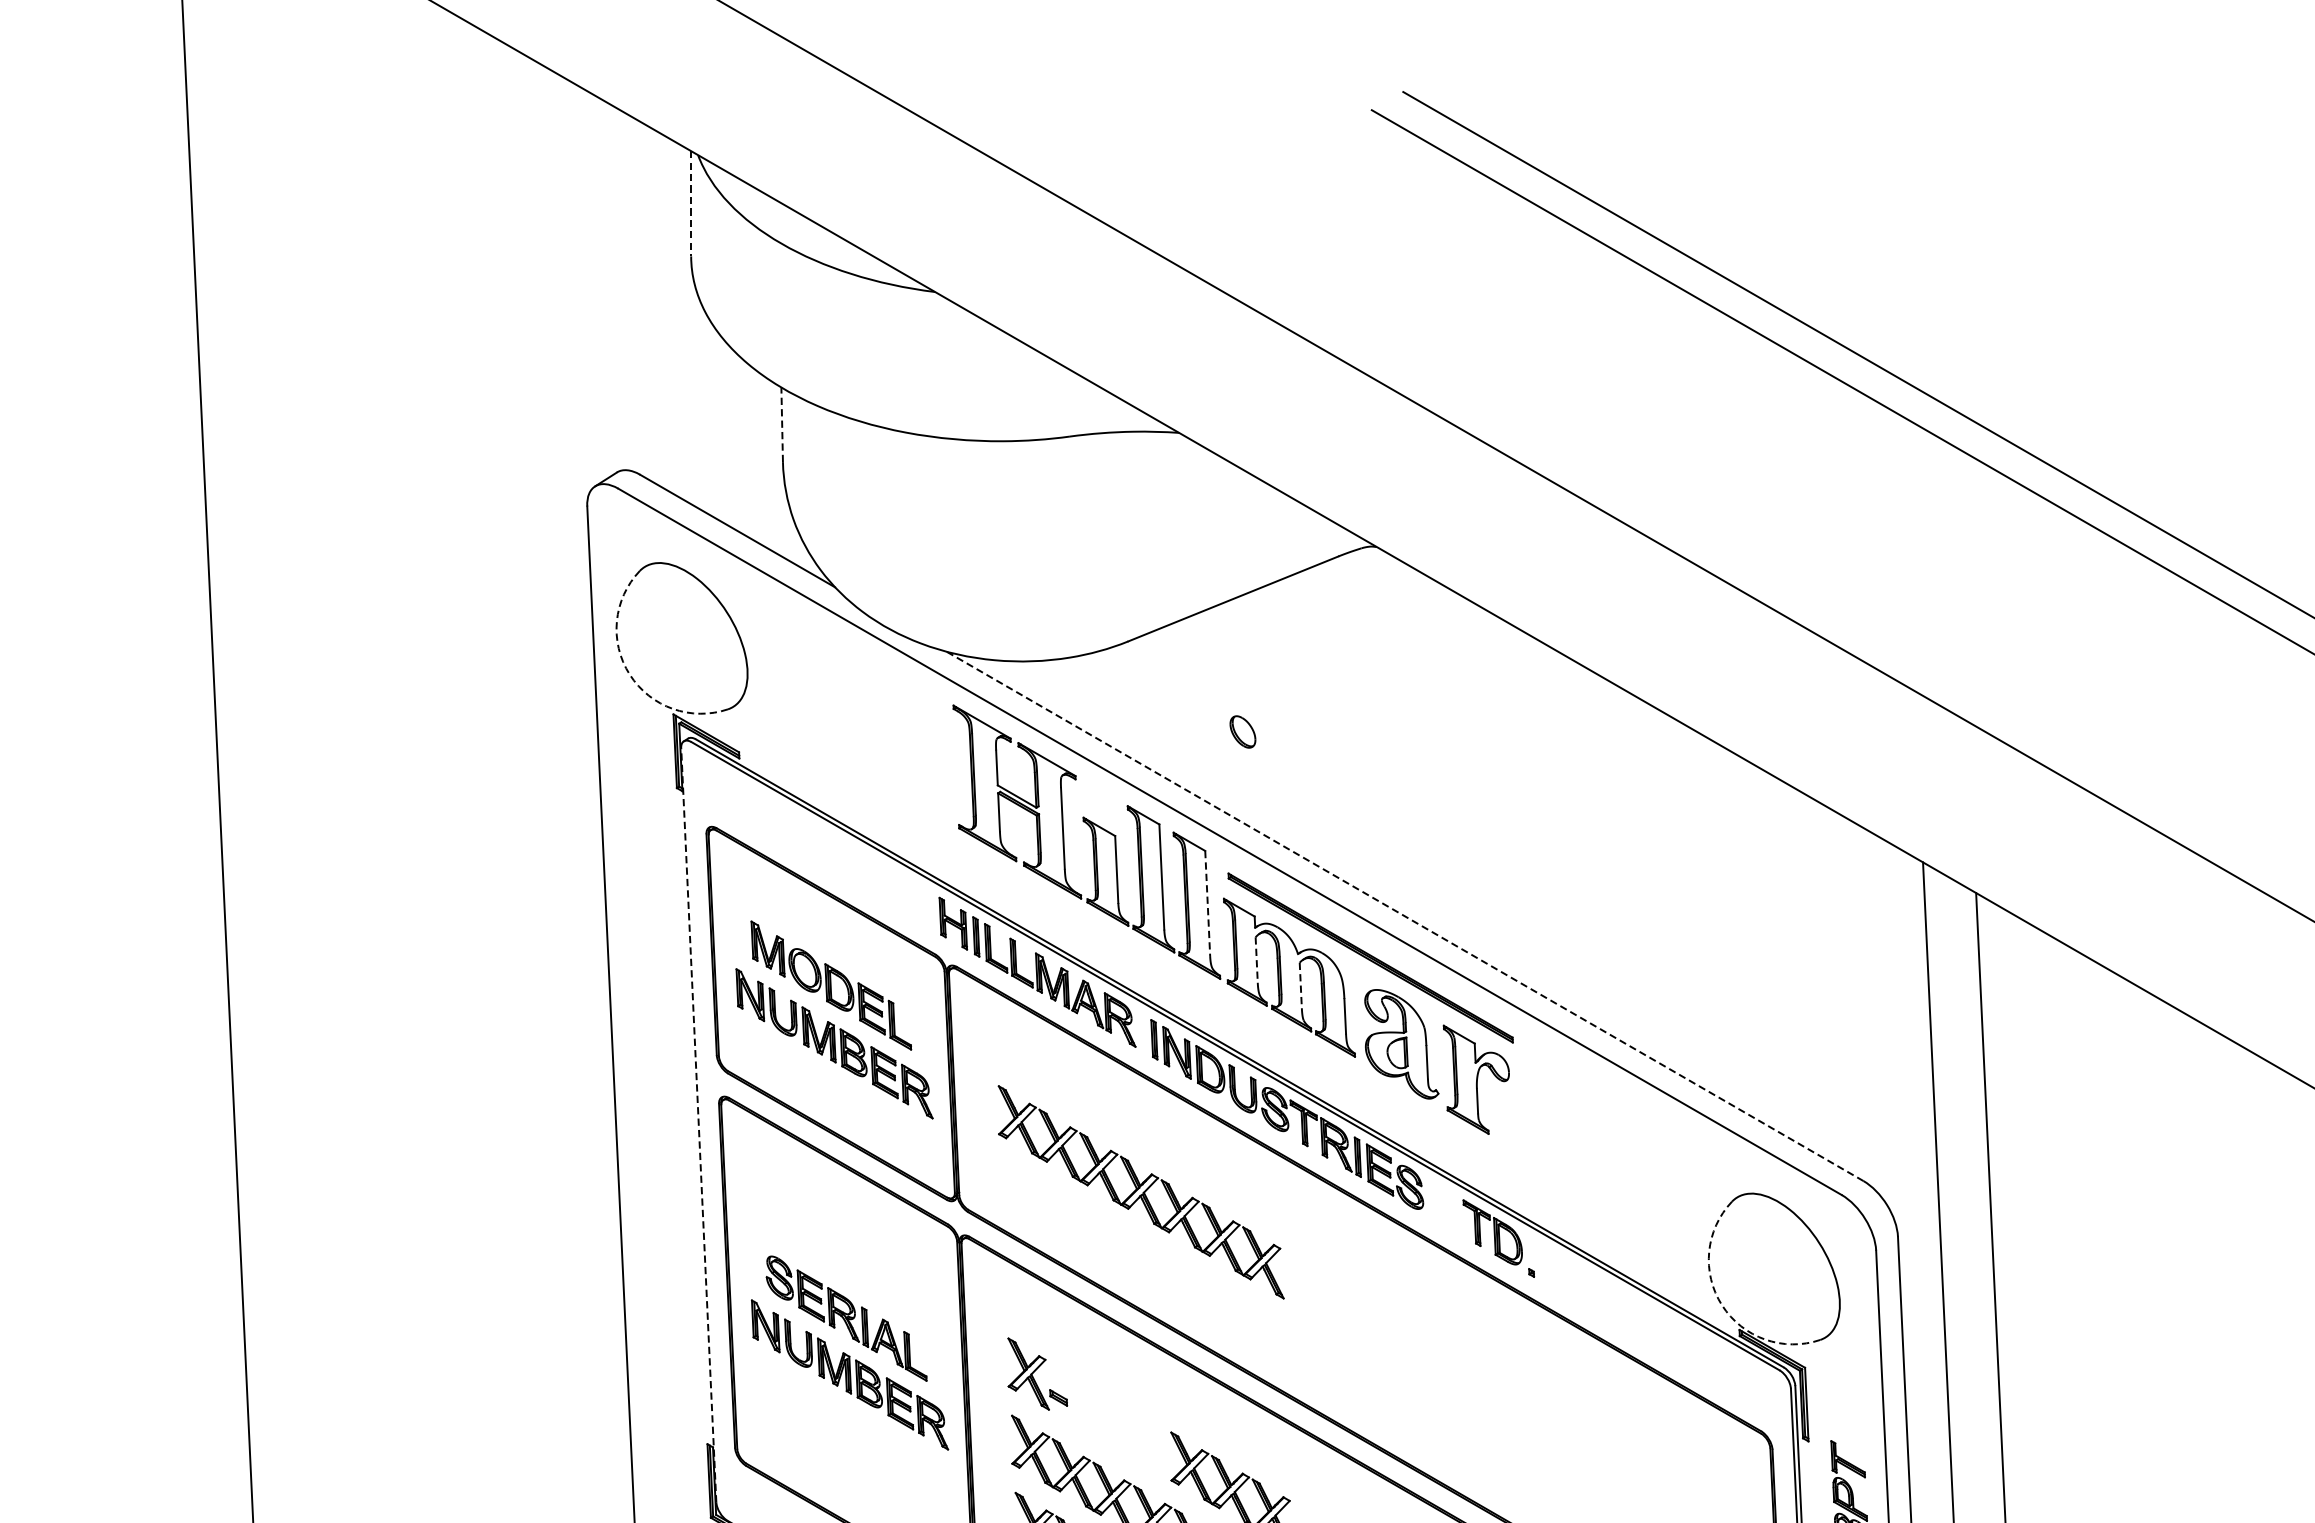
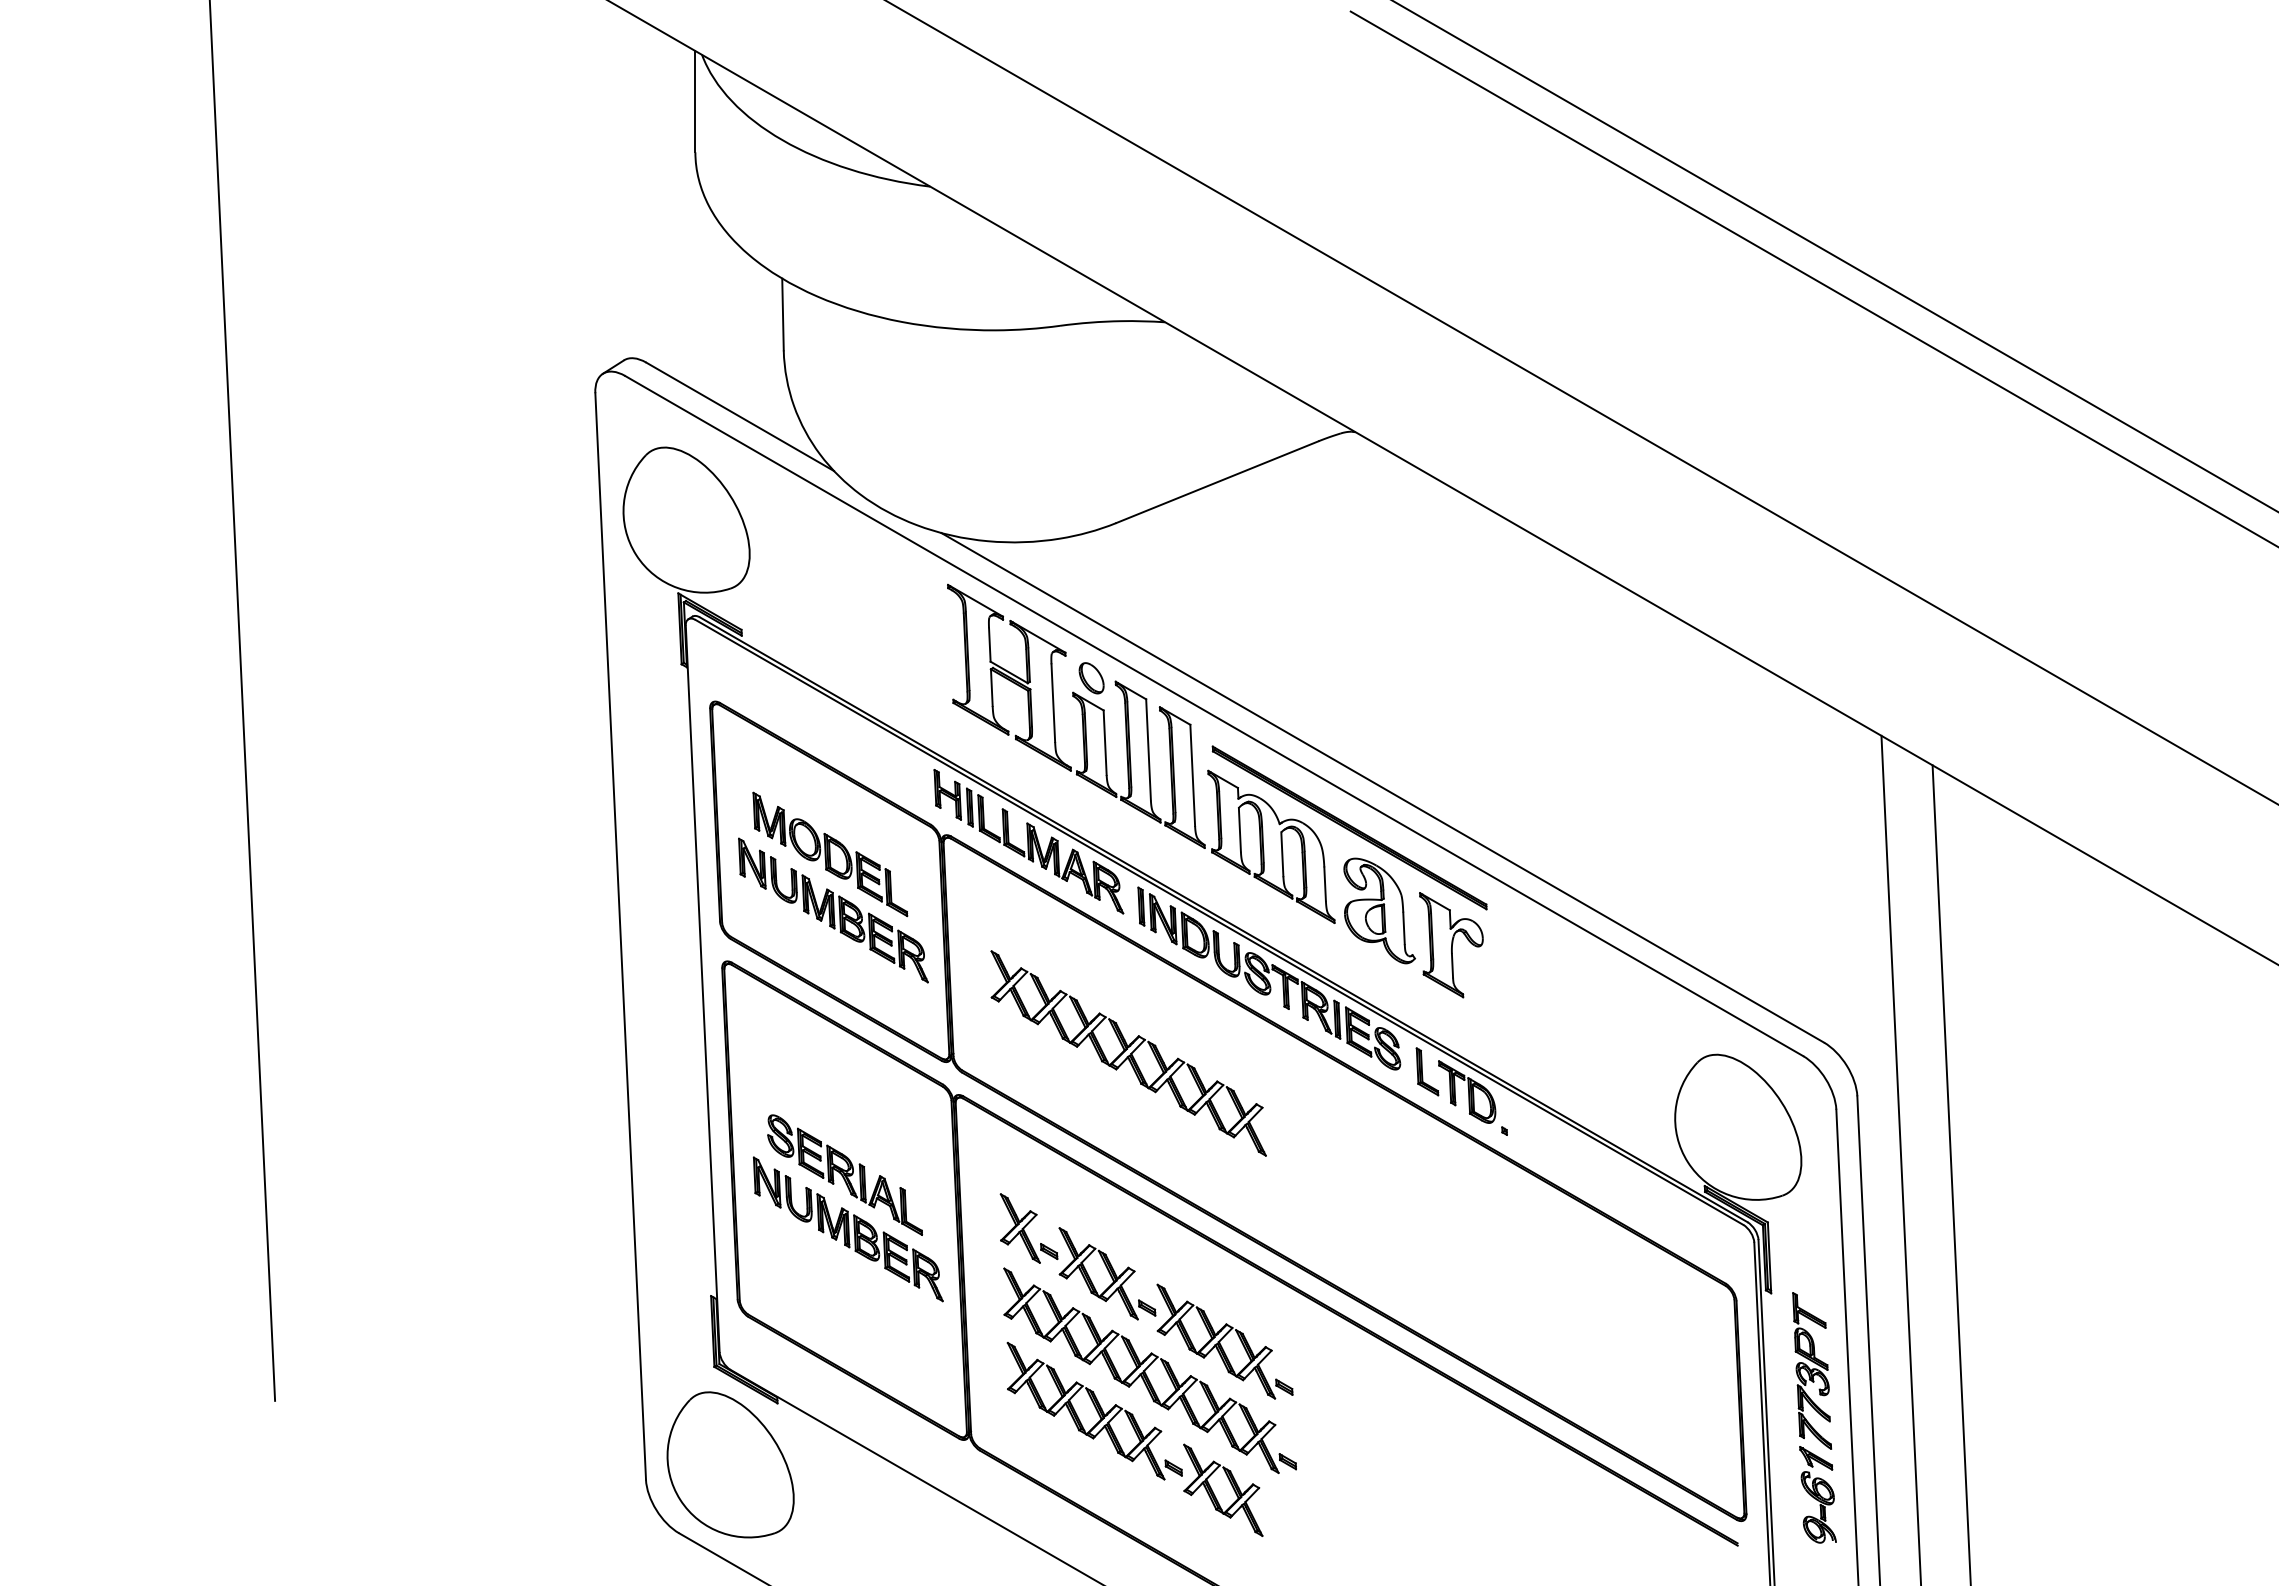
line: (691, 203) -> (695, 101), dashed -> solid
line: (782, 424) -> (783, 314), dashed -> solid
arc: (630, 675) -> (636, 555), dashed -> solid
part: (1242, 732) -> (1091, 678), moved
line: (1207, 903) -> (1192, 775), dashed -> solid
line: (1404, 916) -> (1382, 787), dashed -> solid
line: (1256, 959) -> (1239, 829), dashed -> solid
line: (1300, 985) -> (1282, 854), dashed -> solid
line: (698, 1124) -> (702, 988), dashed -> solid
part: (1451, 1211) -> (1427, 1071), added
arc: (1721, 1305) -> (1687, 1162), dashed -> solid
part: (1119, 1420) -> (1107, 1273), added

